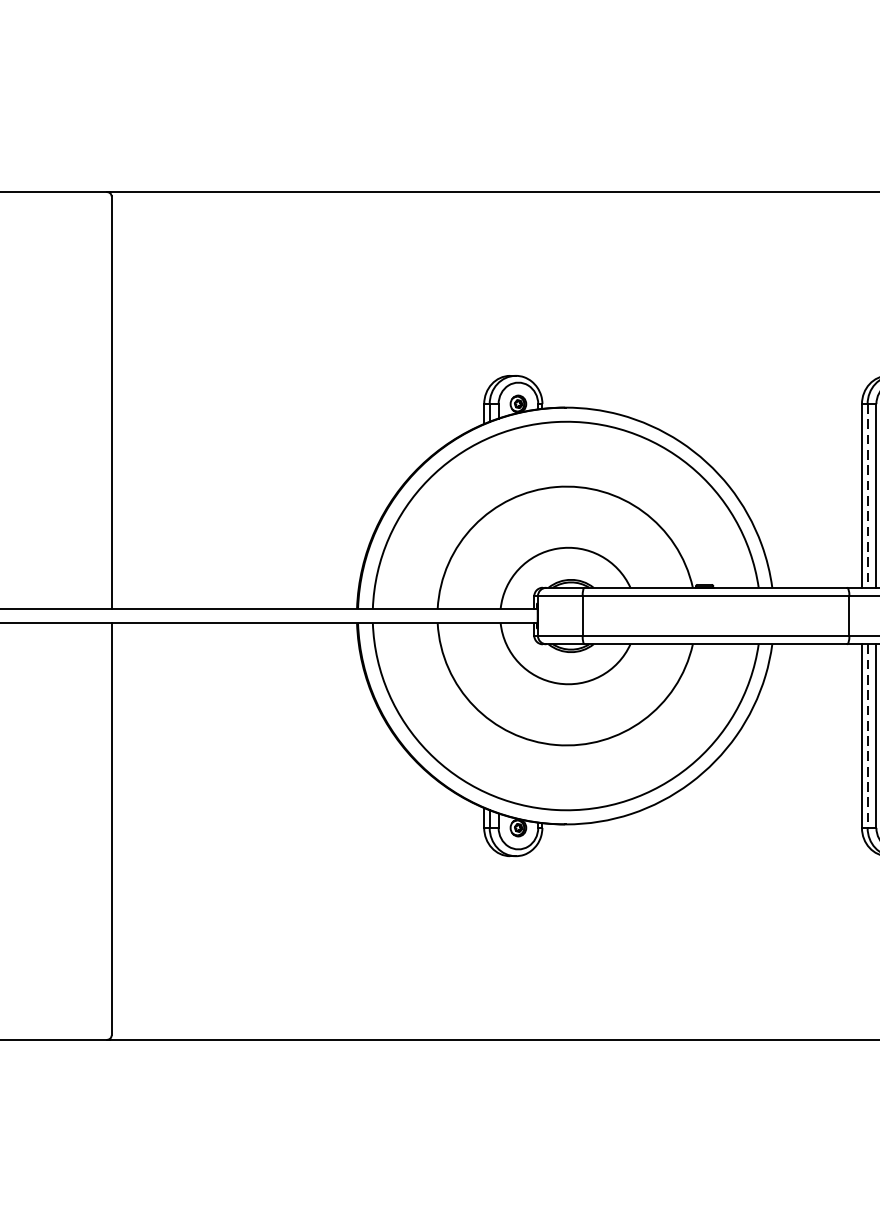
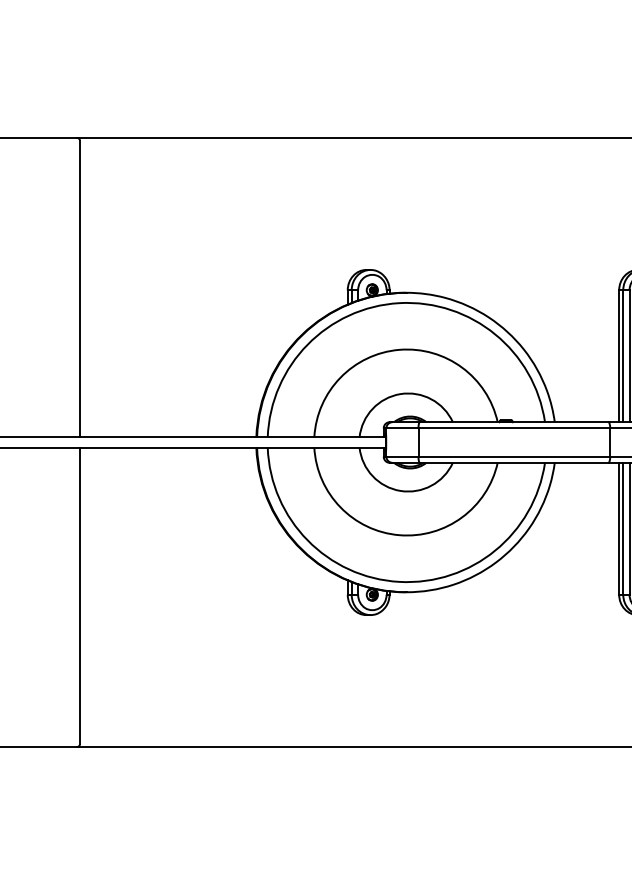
line: (867, 496) -> (623, 356), dashed -> solid
line: (867, 735) -> (623, 528), dashed -> solid

